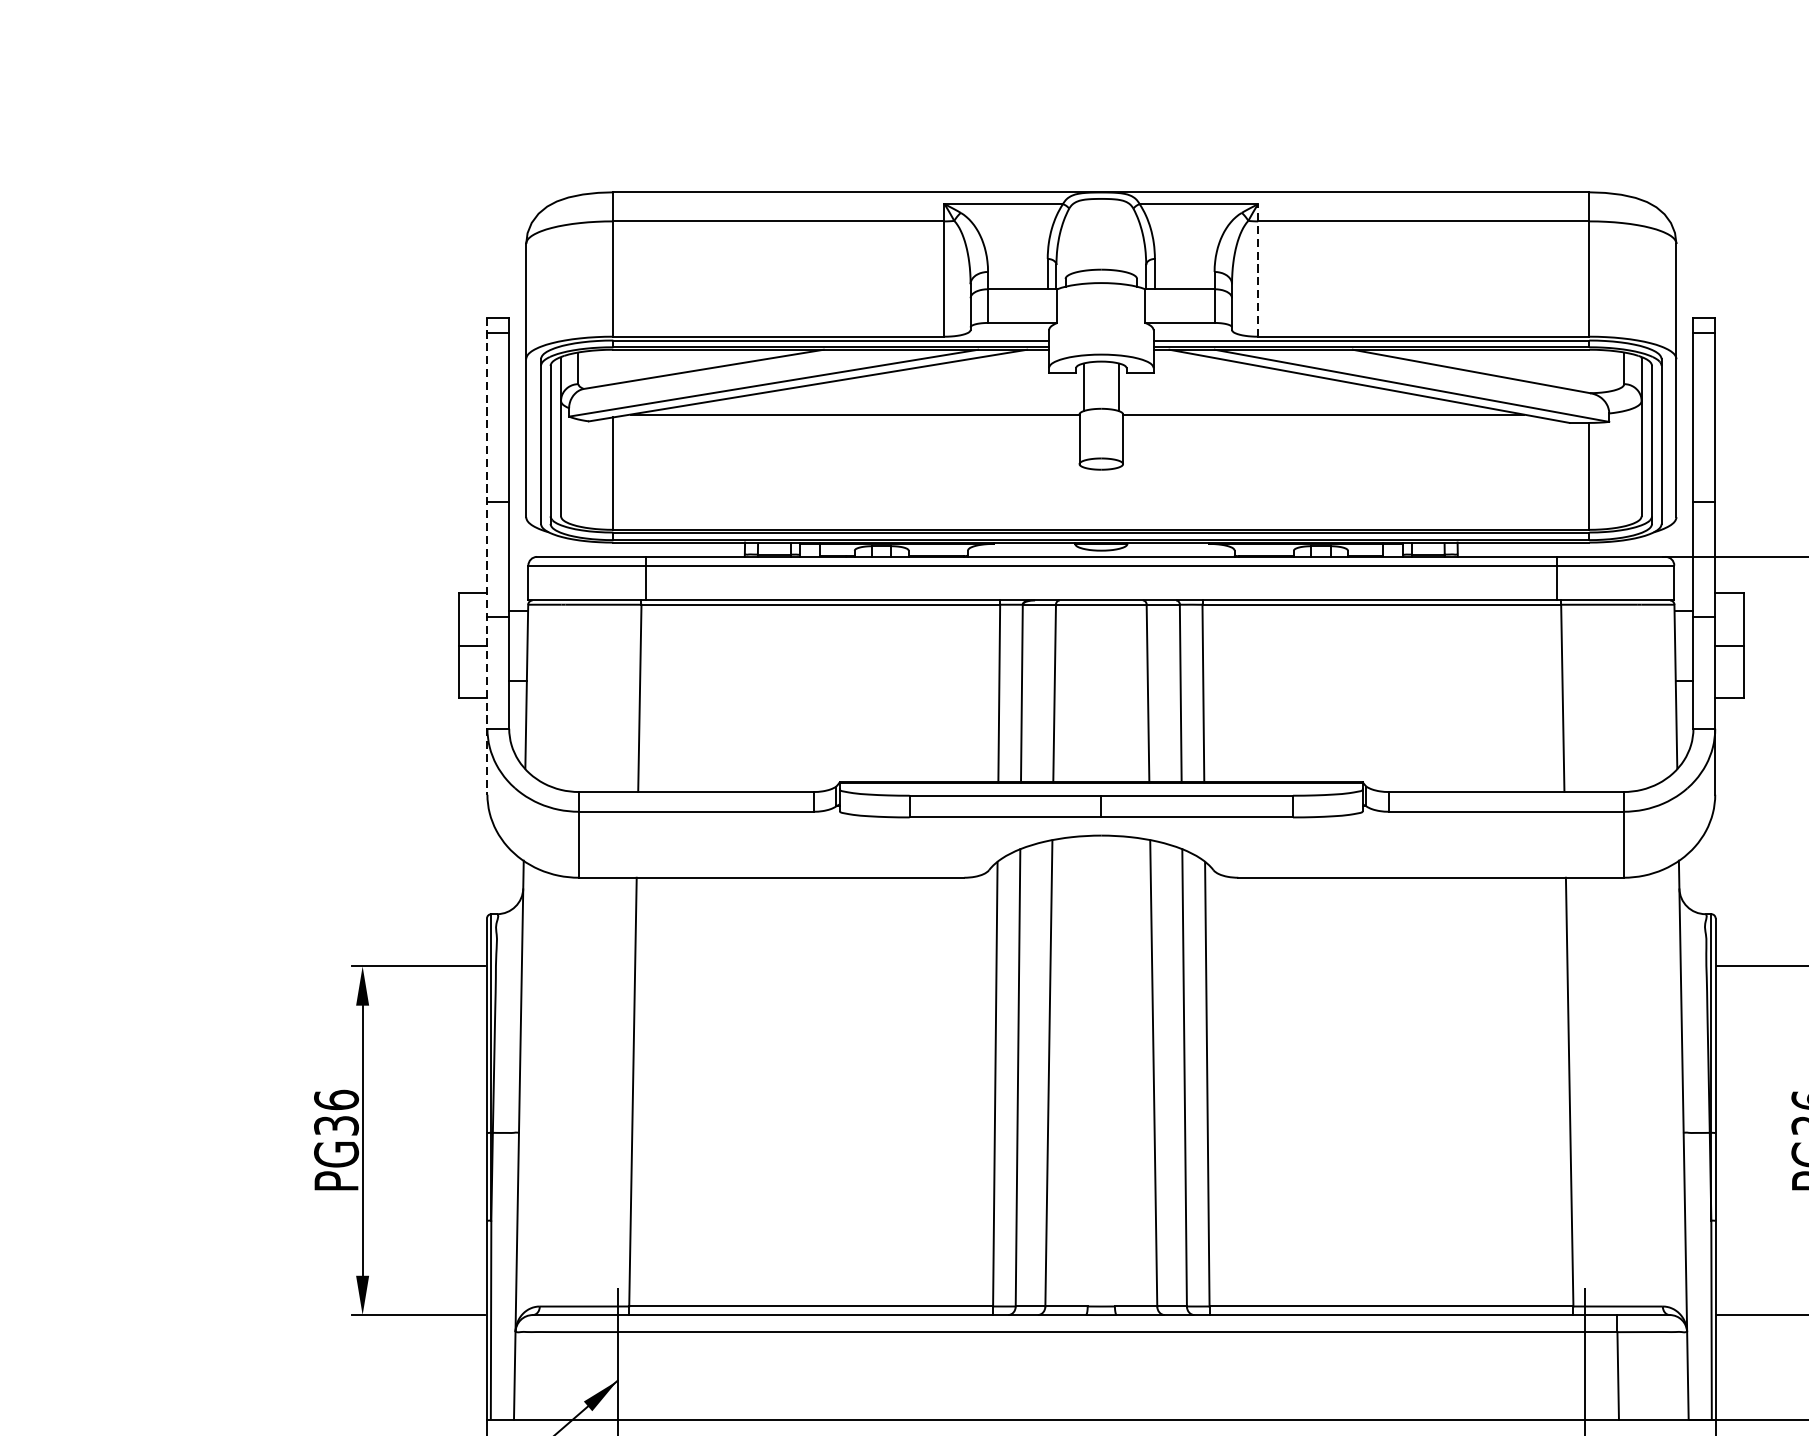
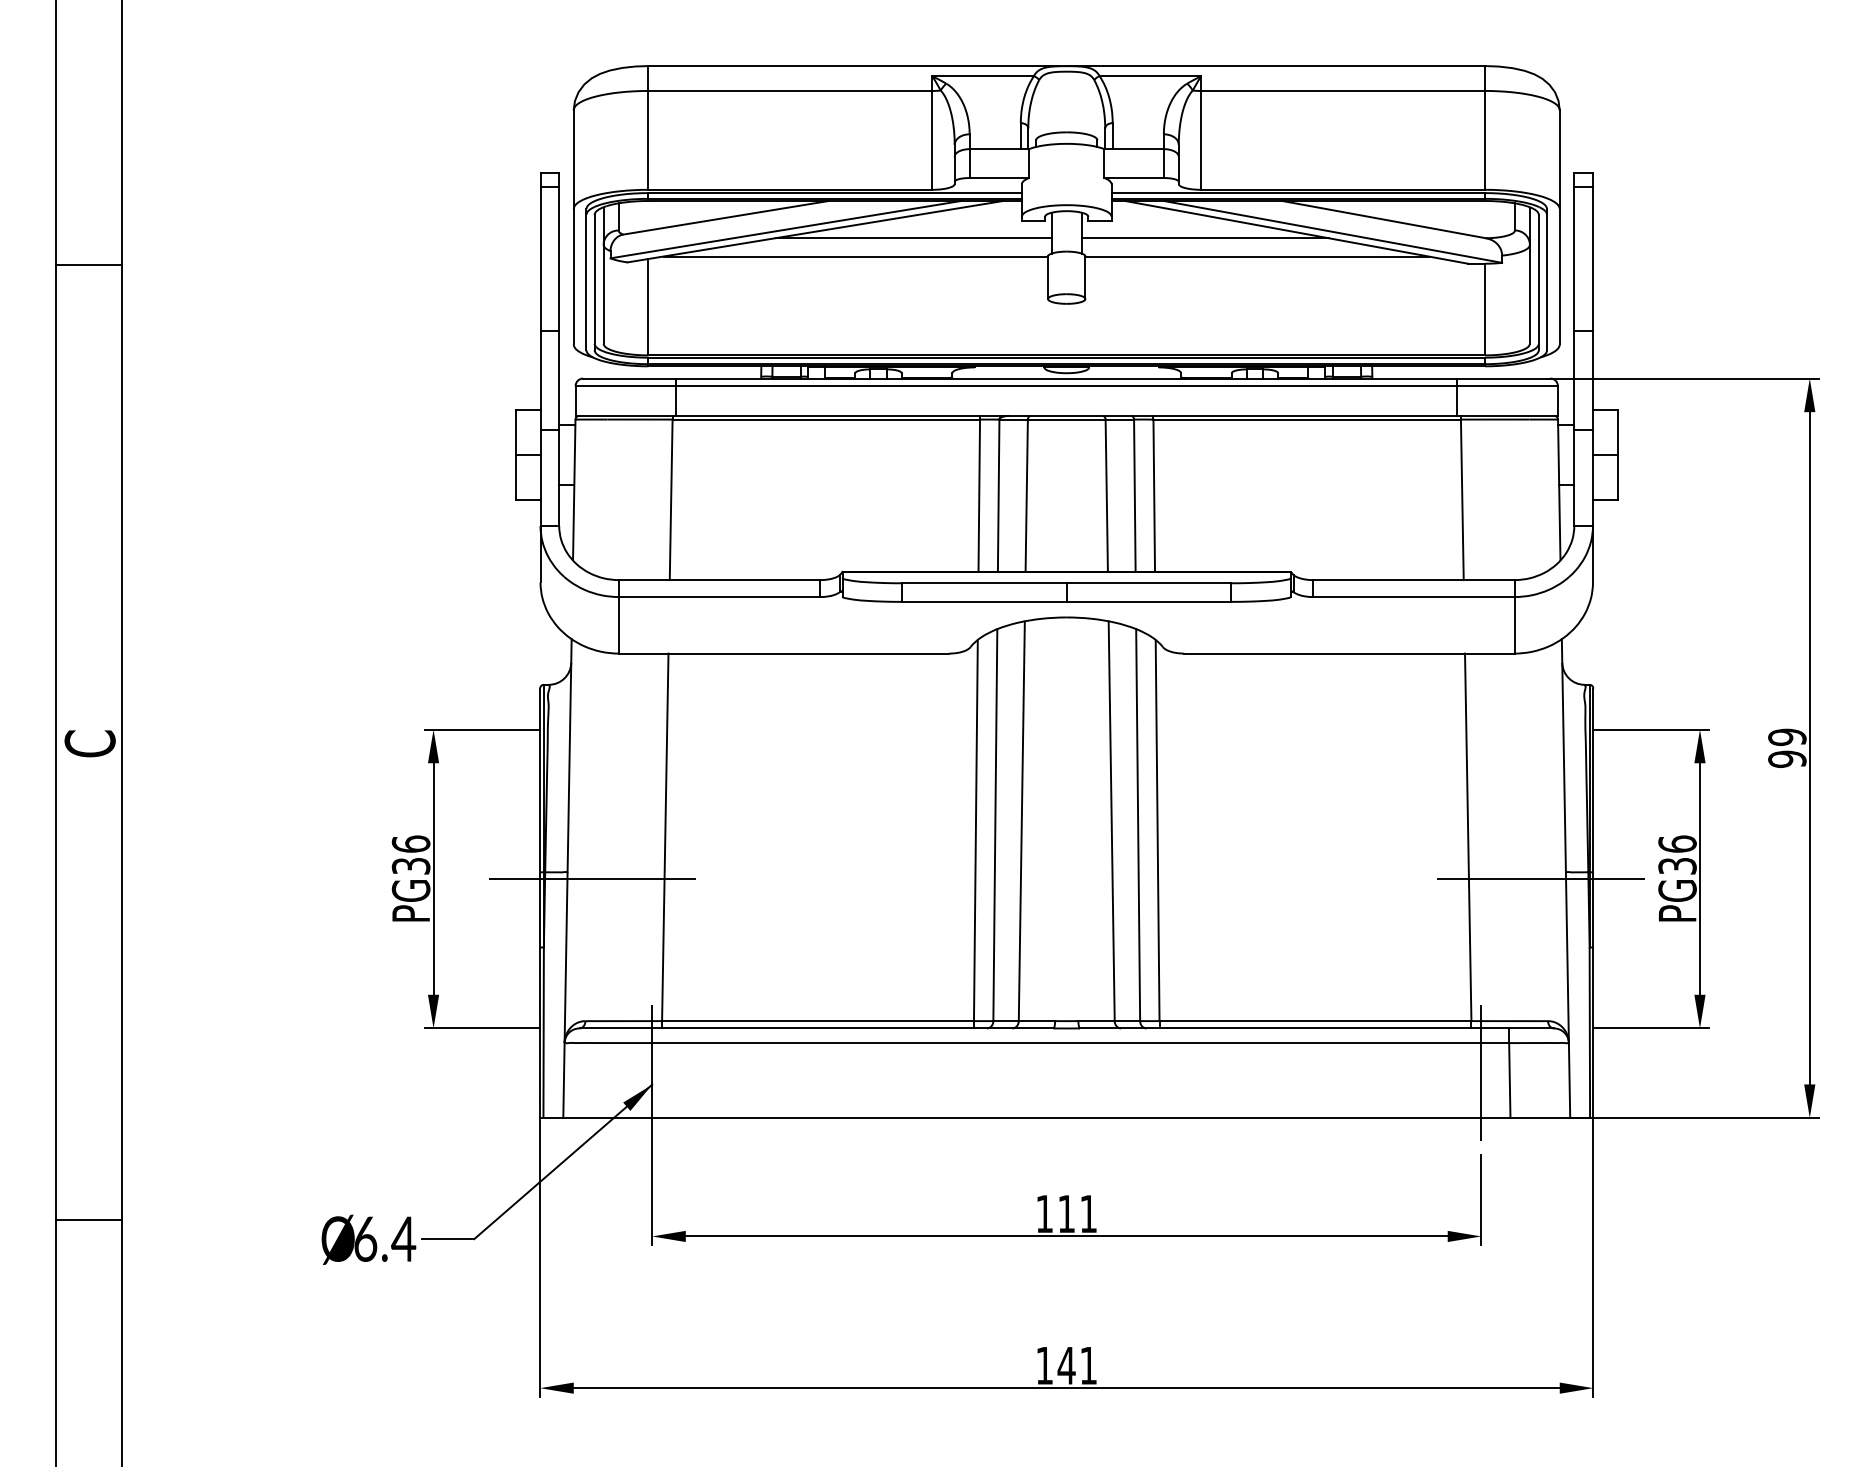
line: (1258, 271) -> (1201, 133), dashed -> solid
line: (922, 393) -> (913, 238), added
line: (1262, 393) -> (1204, 238), added
line: (487, 555) -> (540, 377), dashed -> solid
line: (548, 1141) -> (592, 879), added
line: (1653, 1141) -> (1540, 879), added

